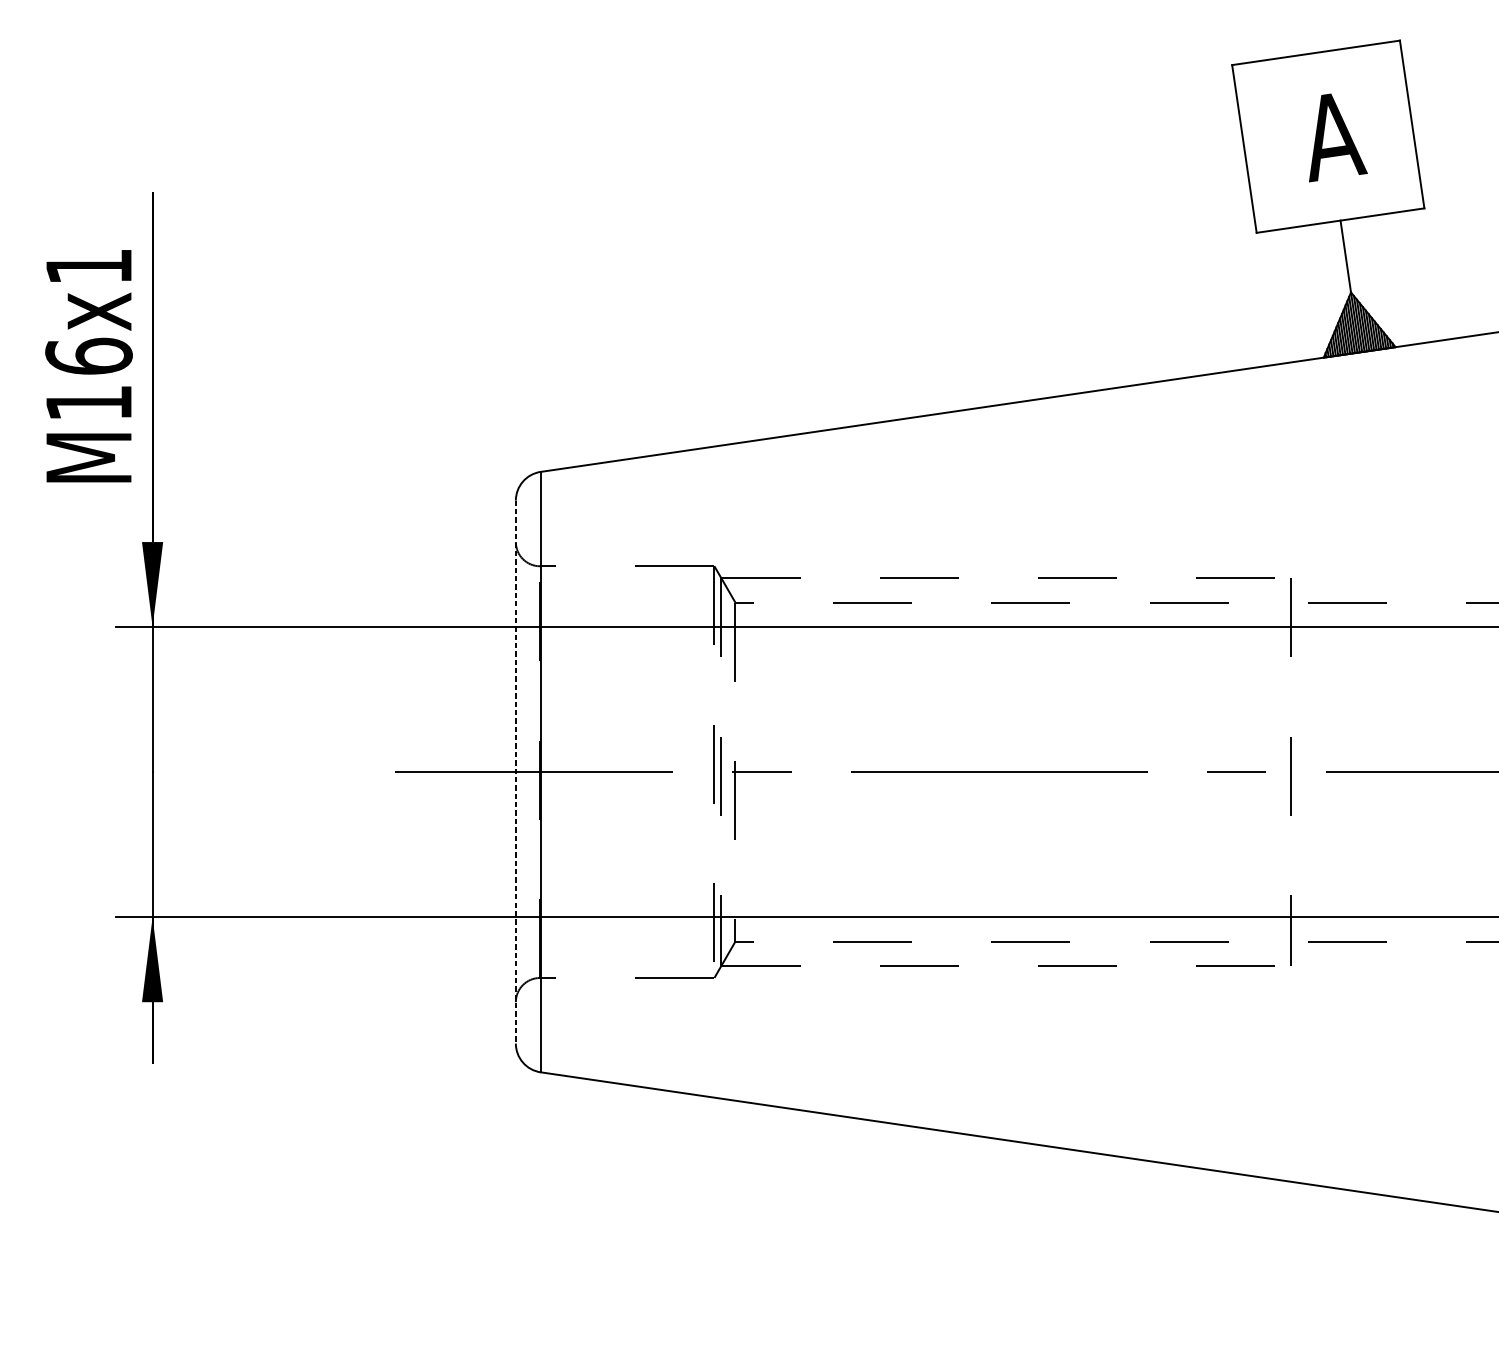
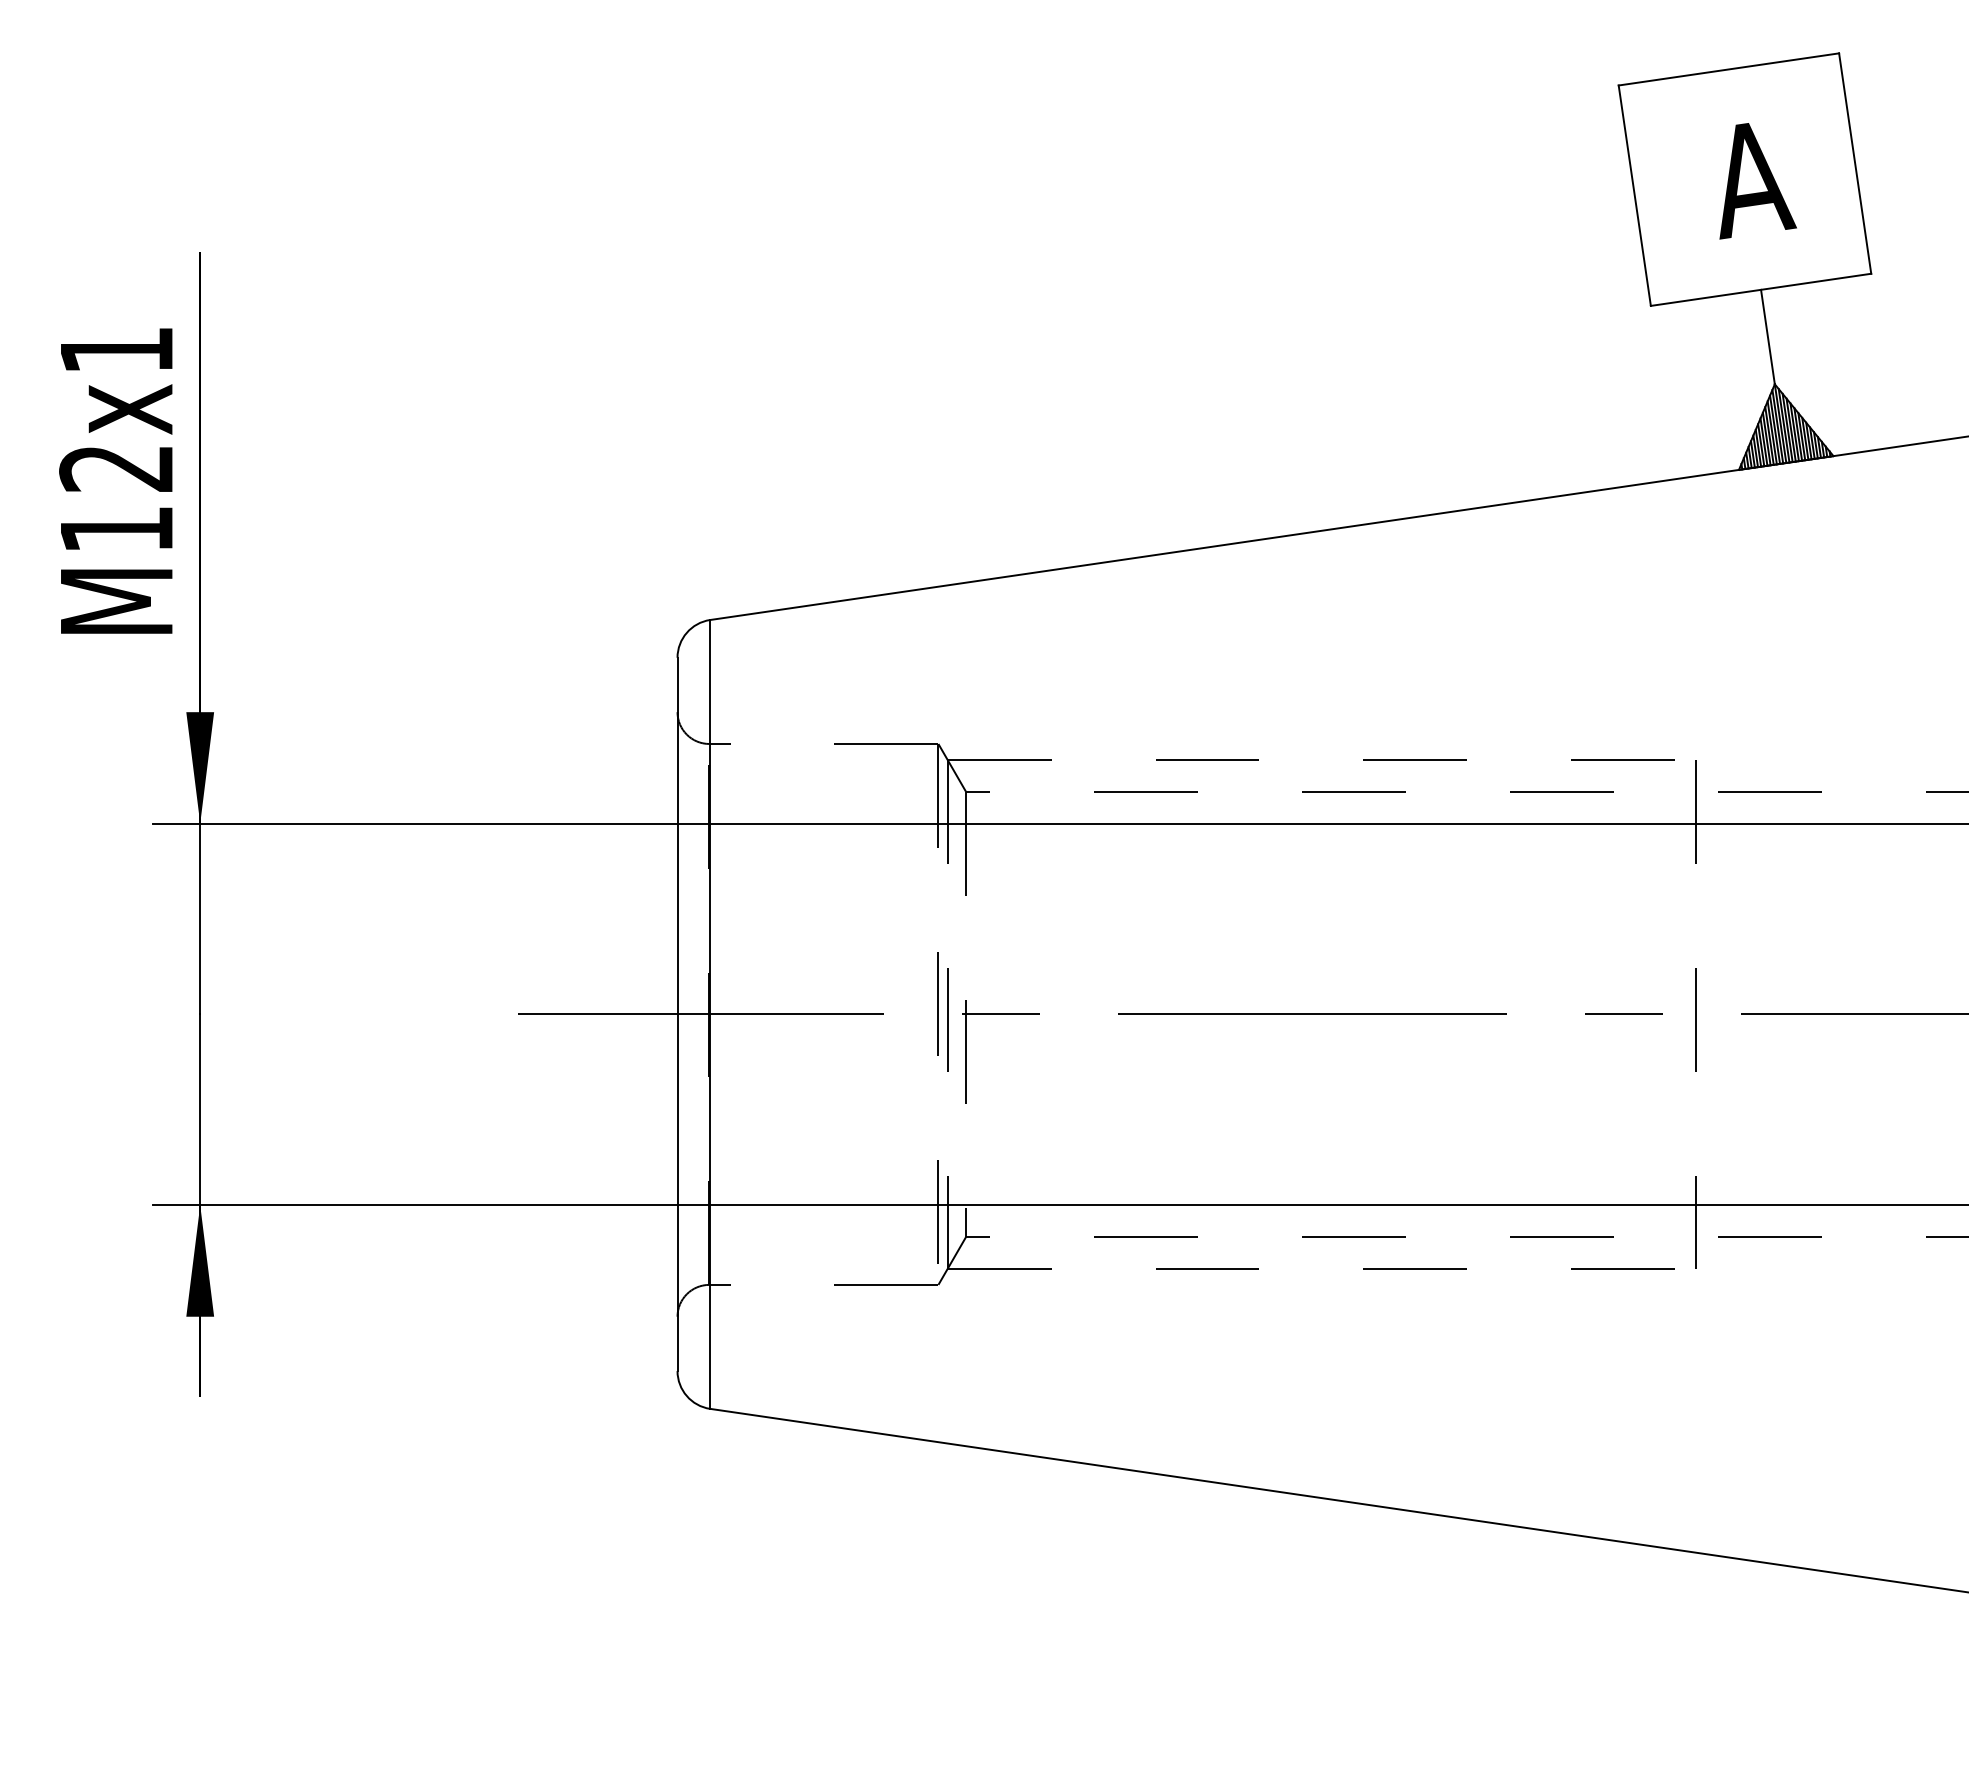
text: (88, 355) -> (116, 467), M16x1 -> M12x1
line: (515, 772) -> (677, 1014), dashed -> solid

